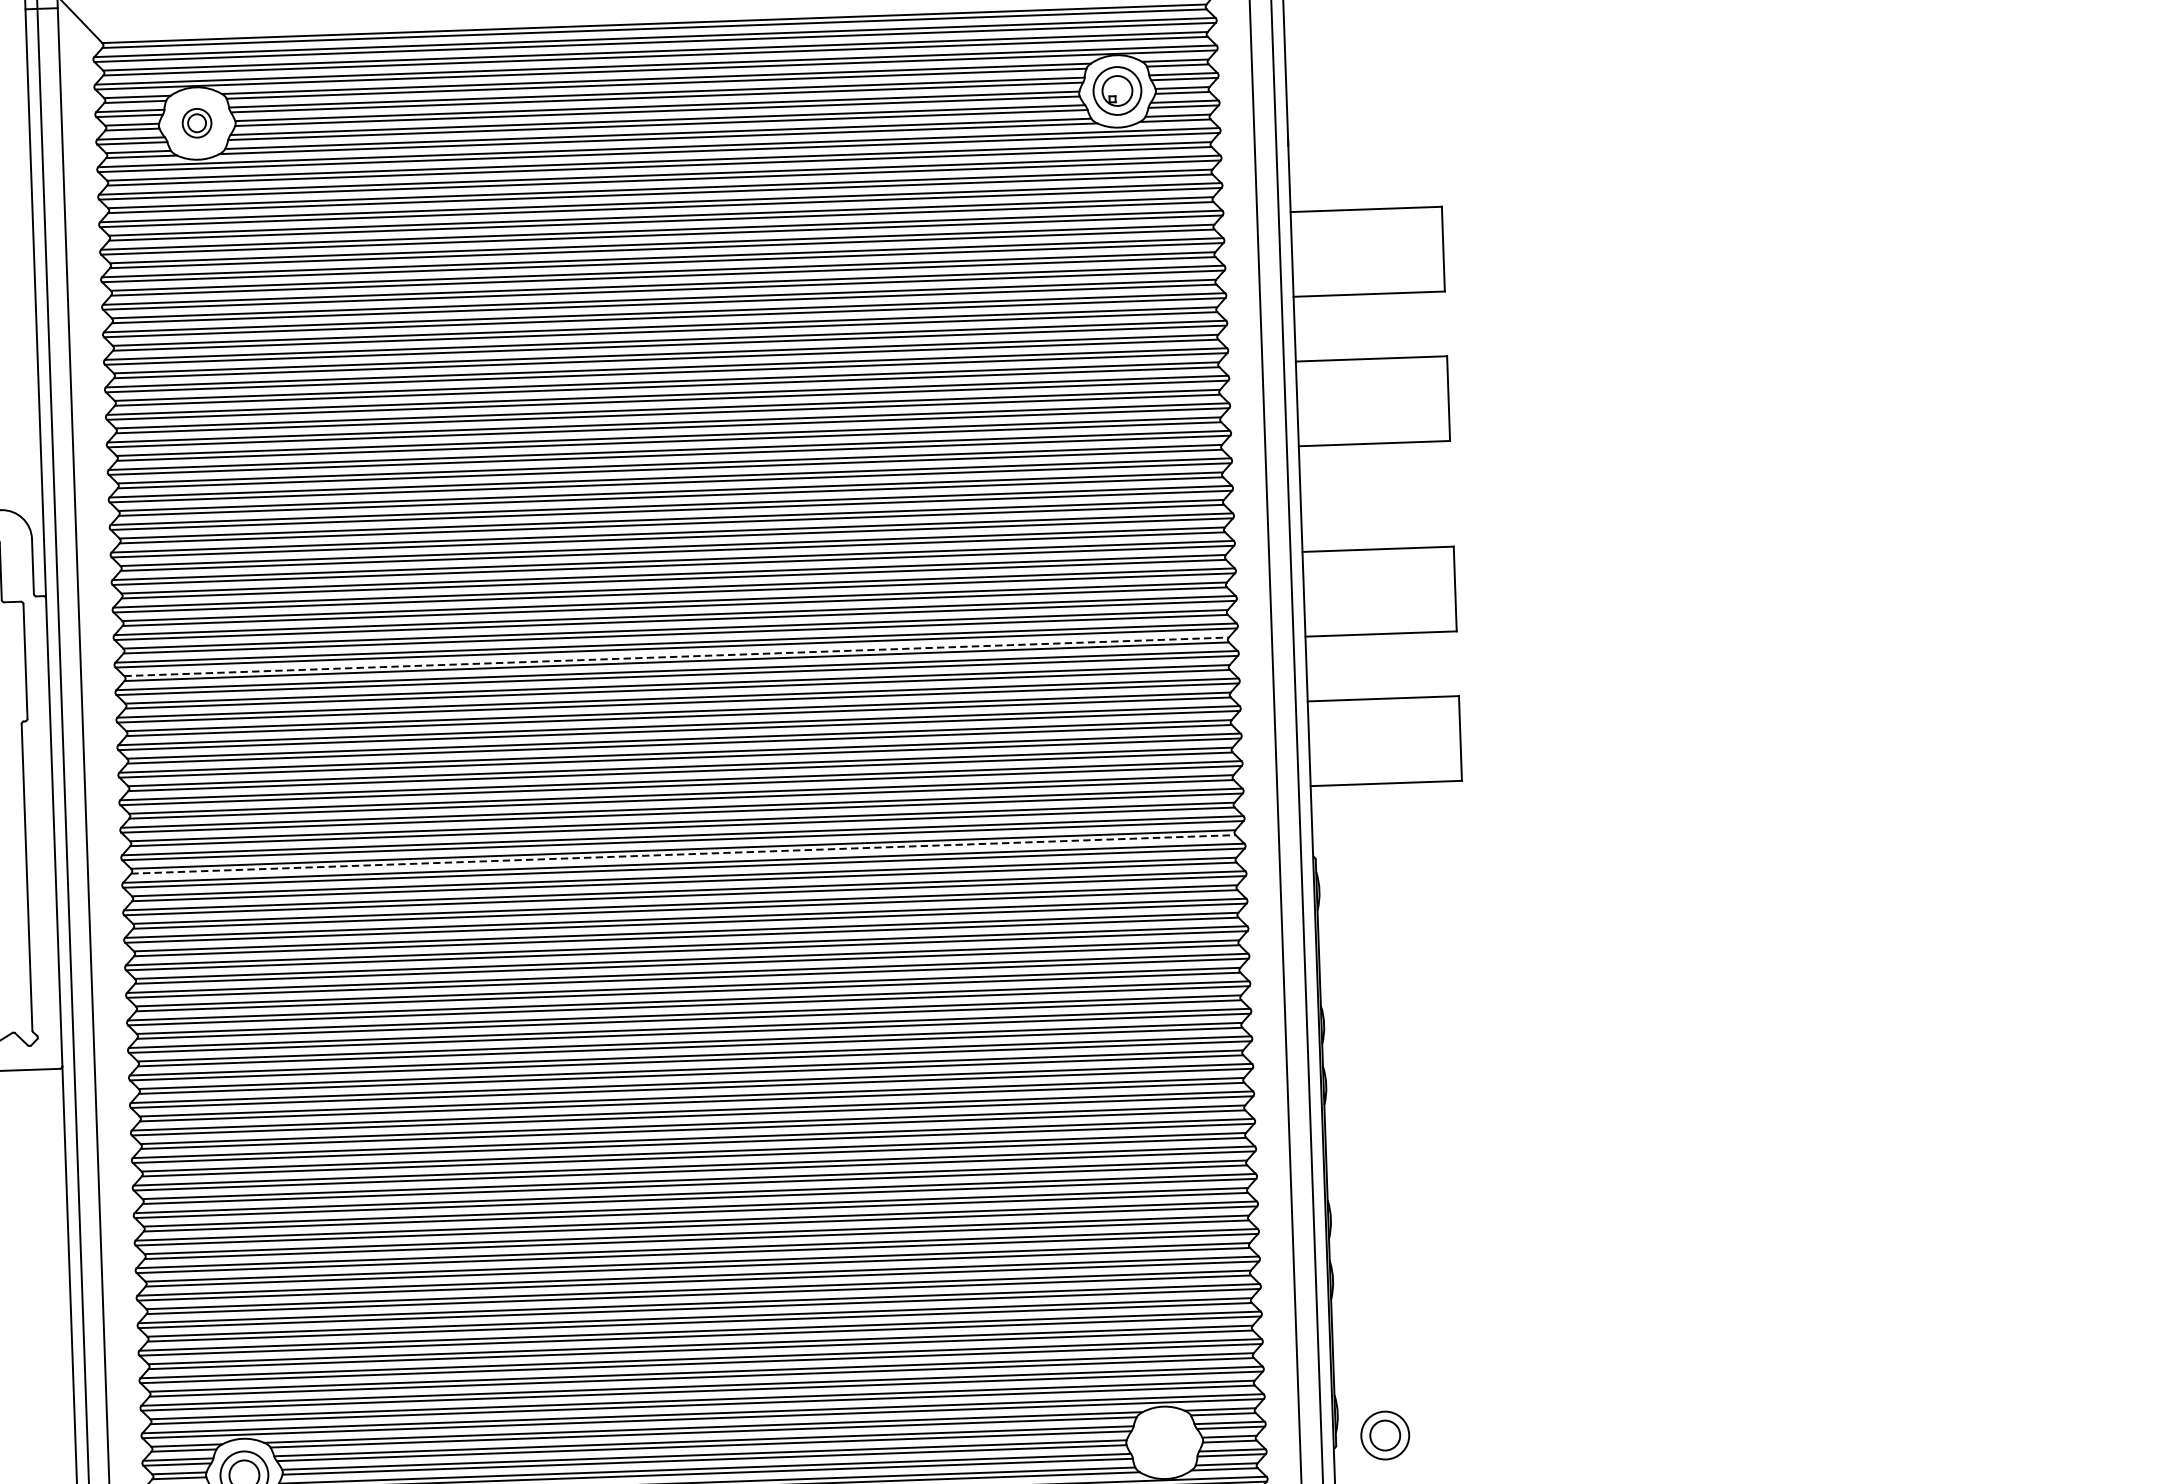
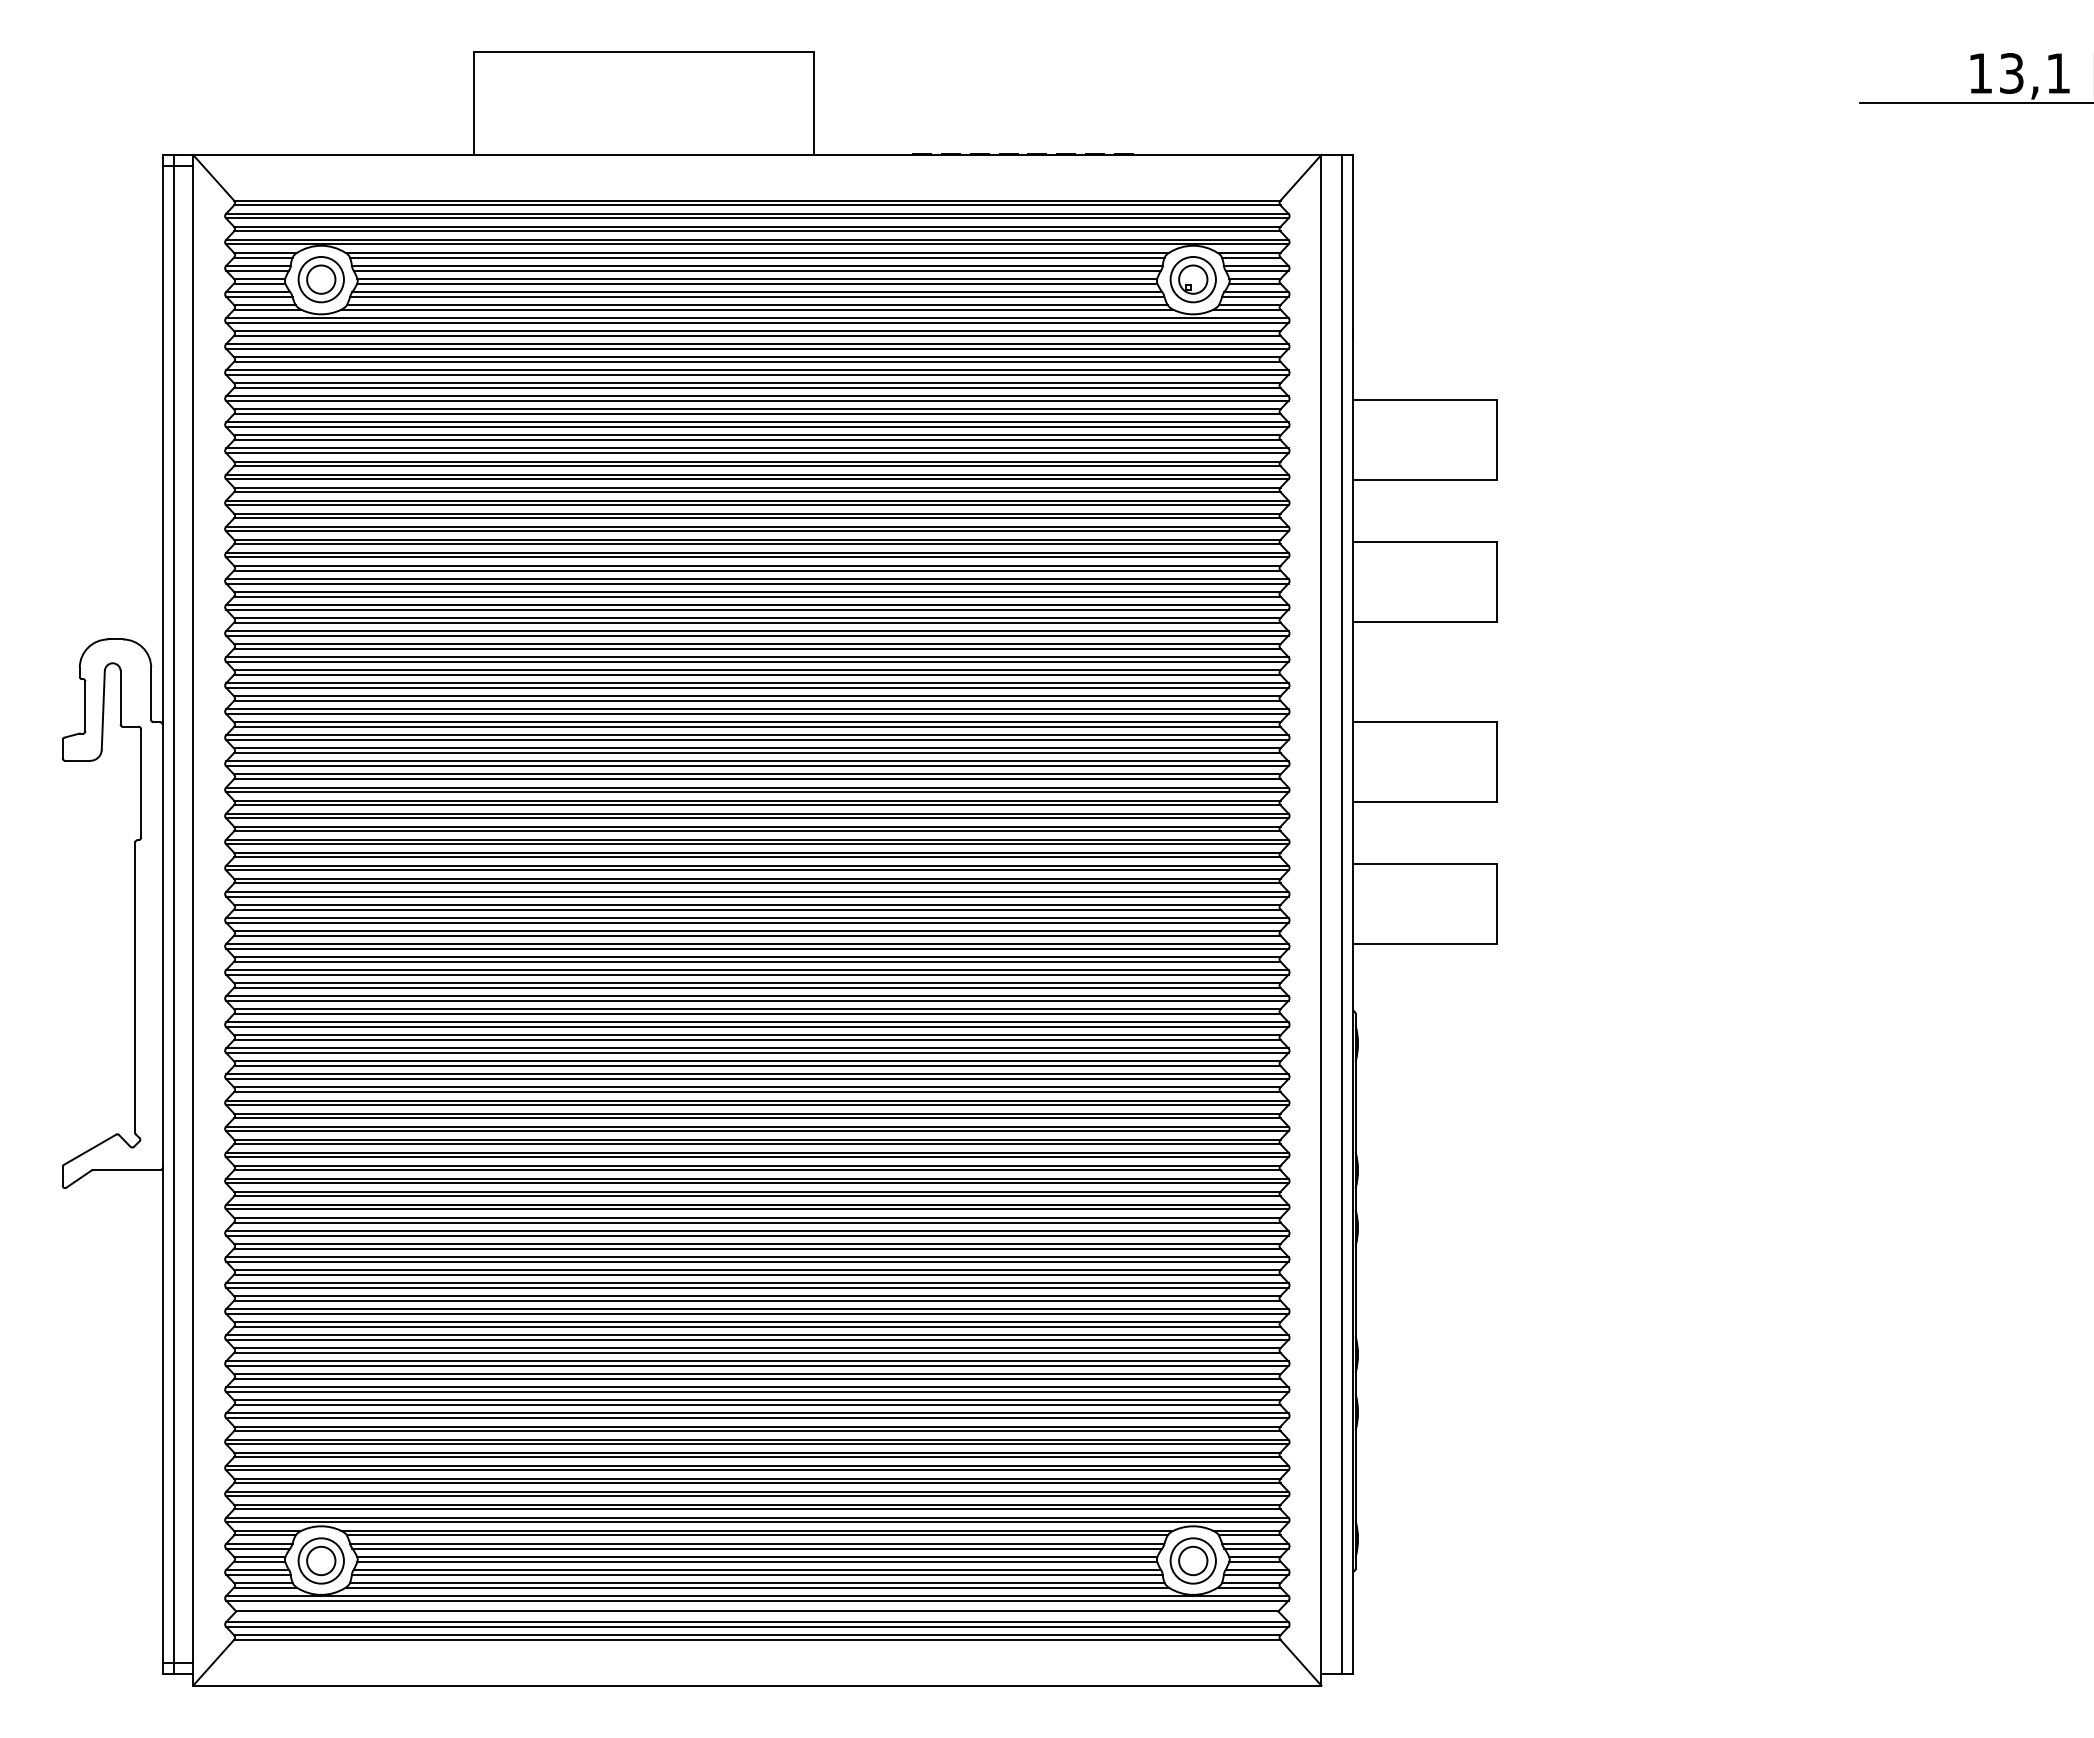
part: (196, 123) -> (320, 279), size x1.67
line: (676, 656) -> (757, 800), dashed -> solid
line: (683, 854) -> (757, 987), dashed -> solid
part: (1384, 1435) -> (1192, 1560), moved

